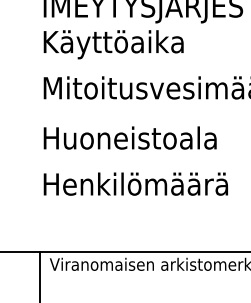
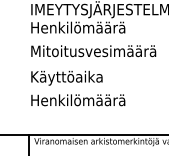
text: (138, 43) -> (79, 28), Käyttöaika -> Henkilömäärä
text: (132, 139) -> (76, 77), Huoneistoala -> Käyttöaika

